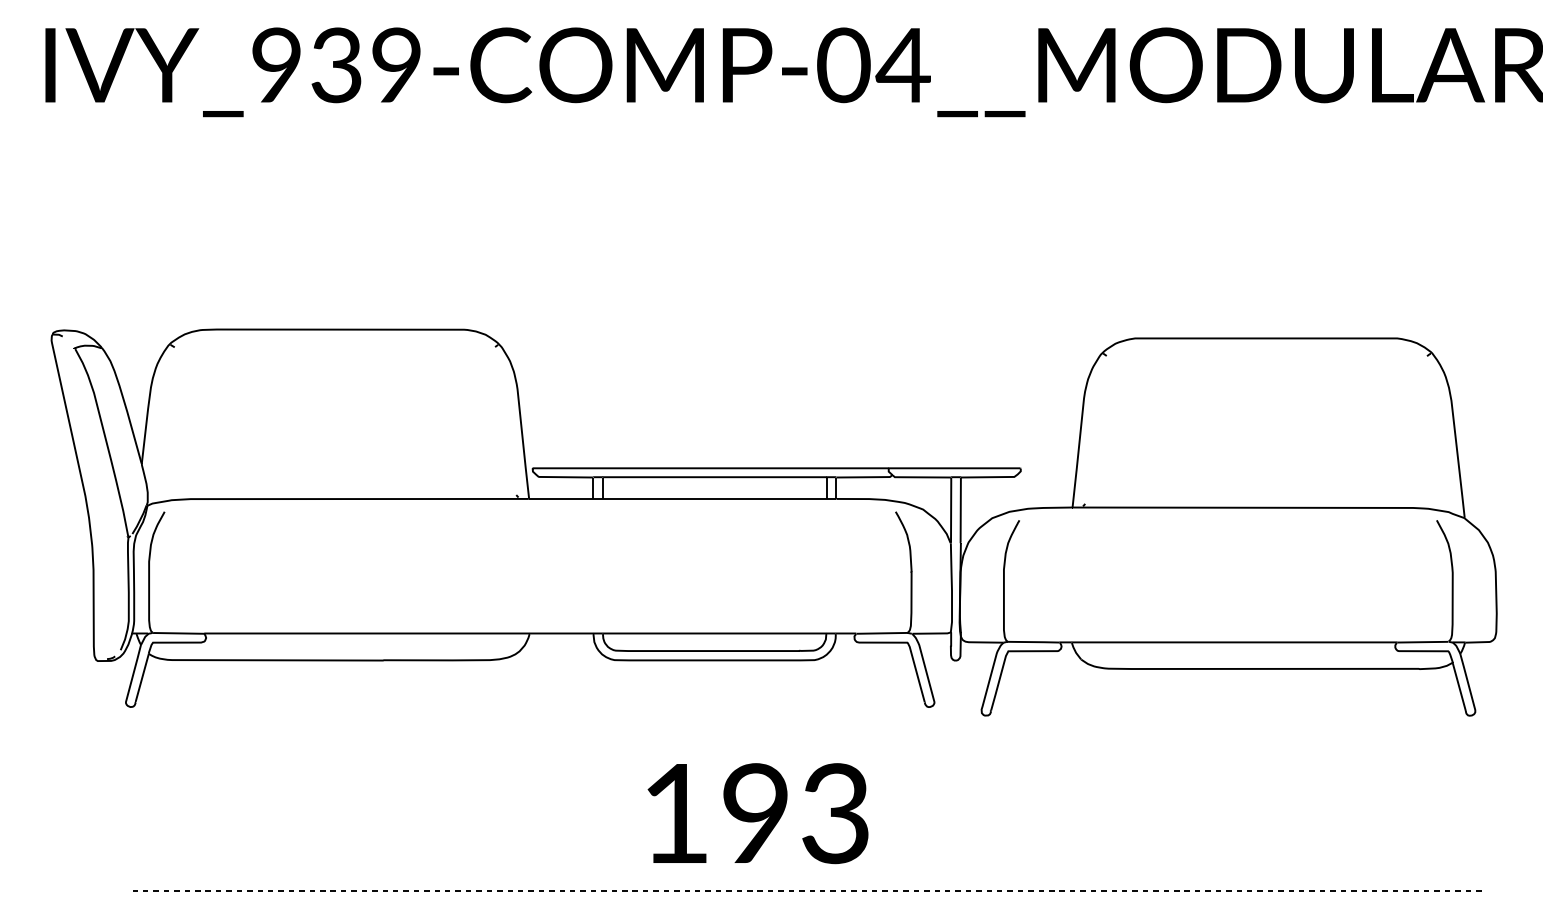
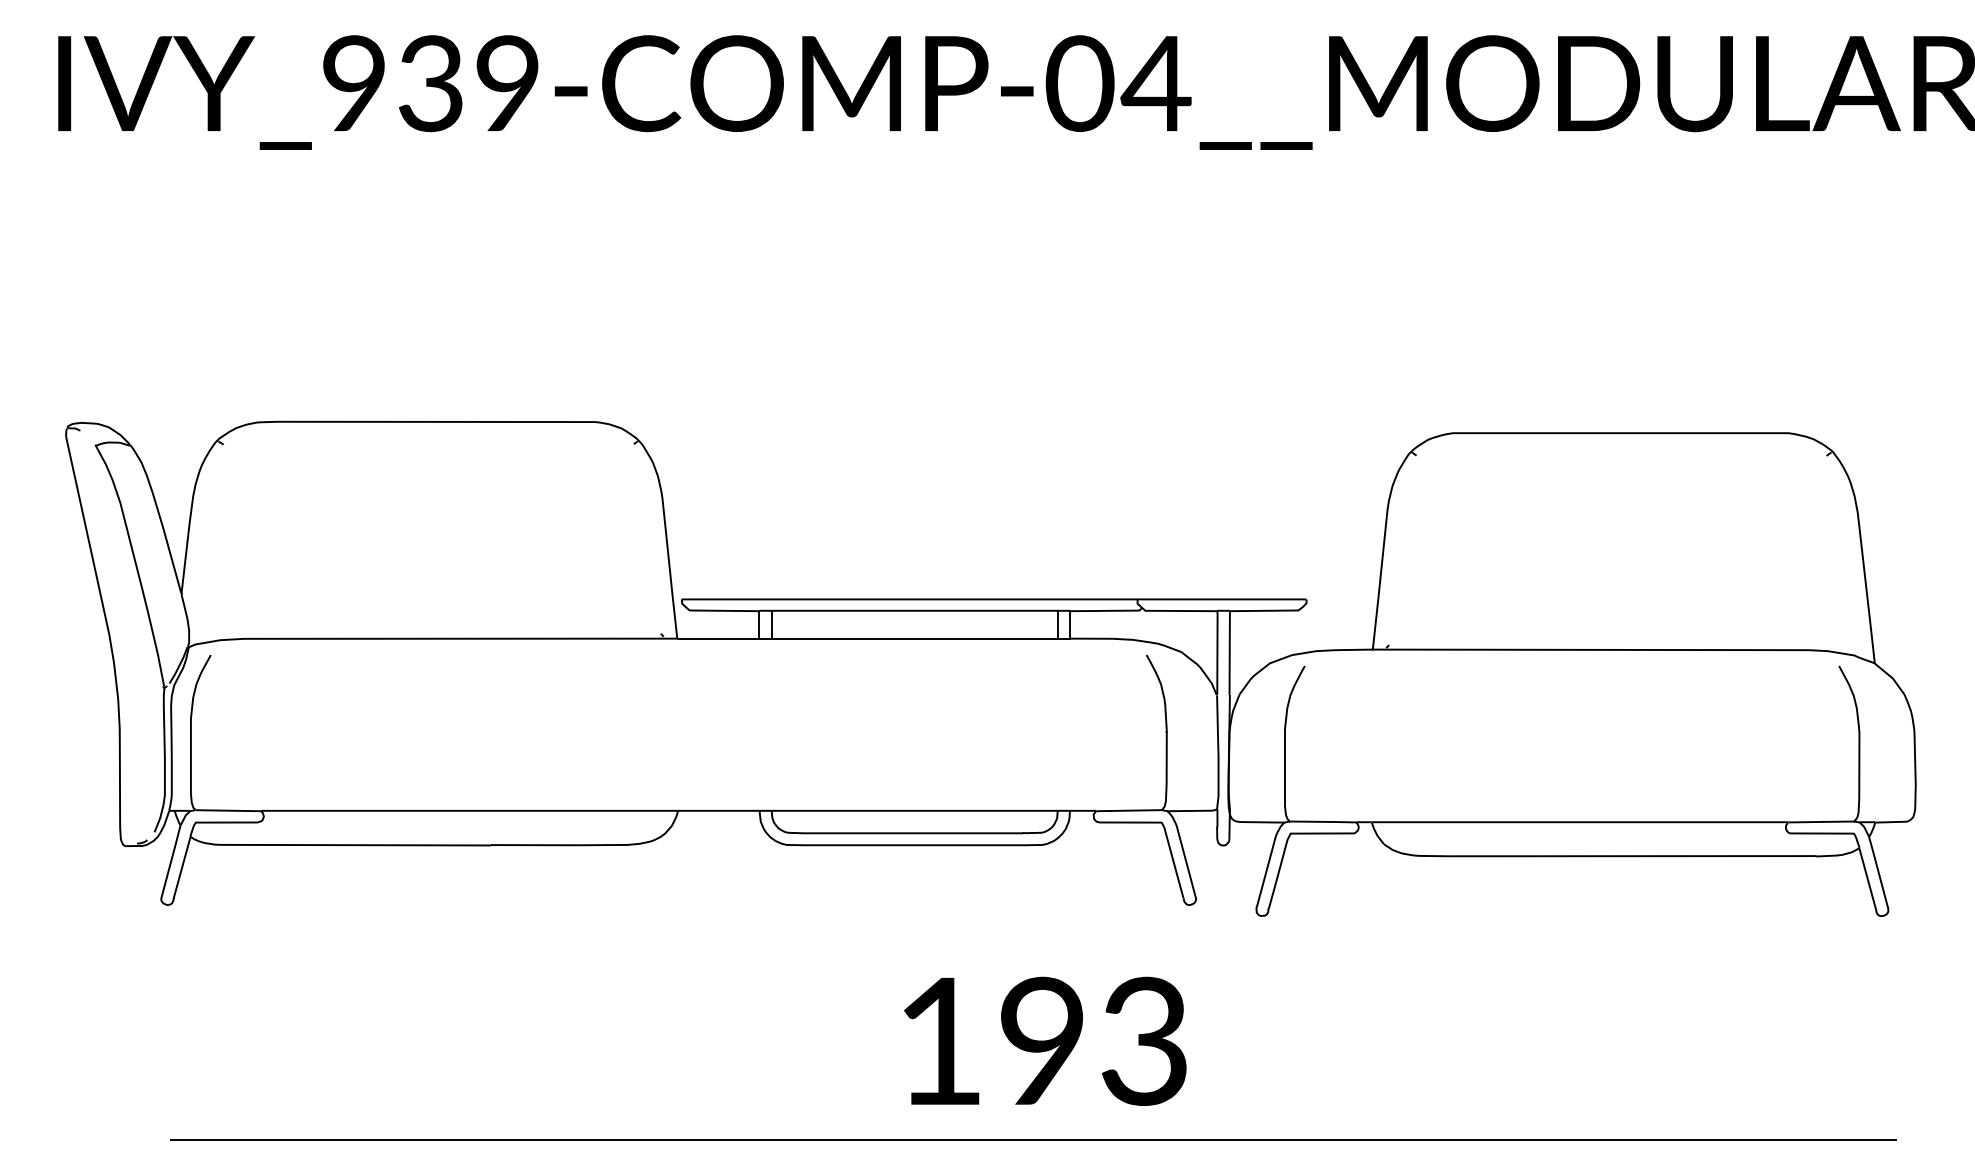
text: (758, 812) -> (1045, 1040), moved
line: (807, 890) -> (1033, 1139), dashed -> solid

